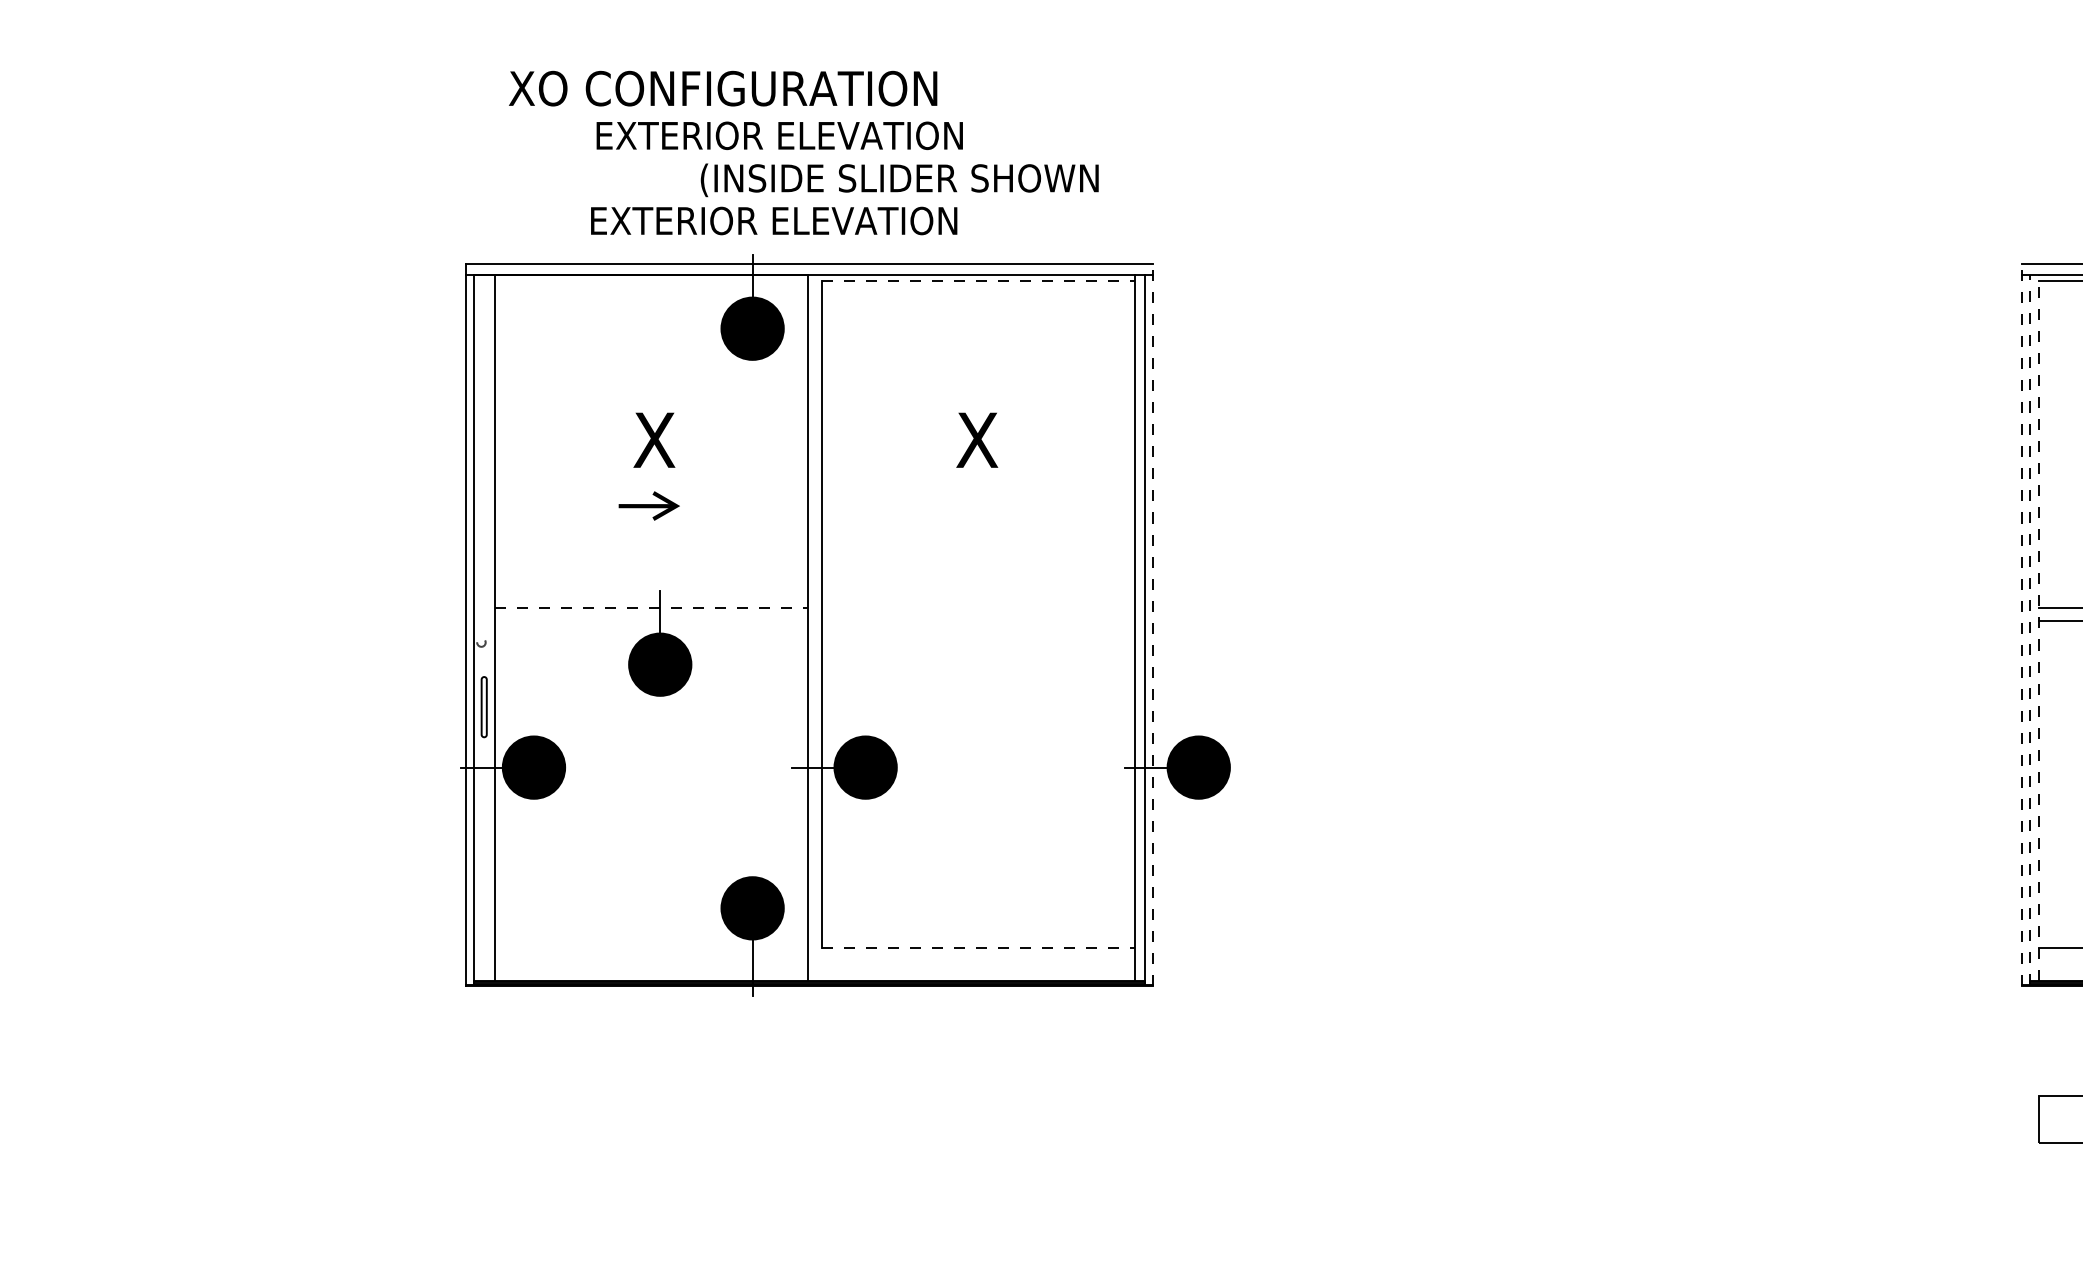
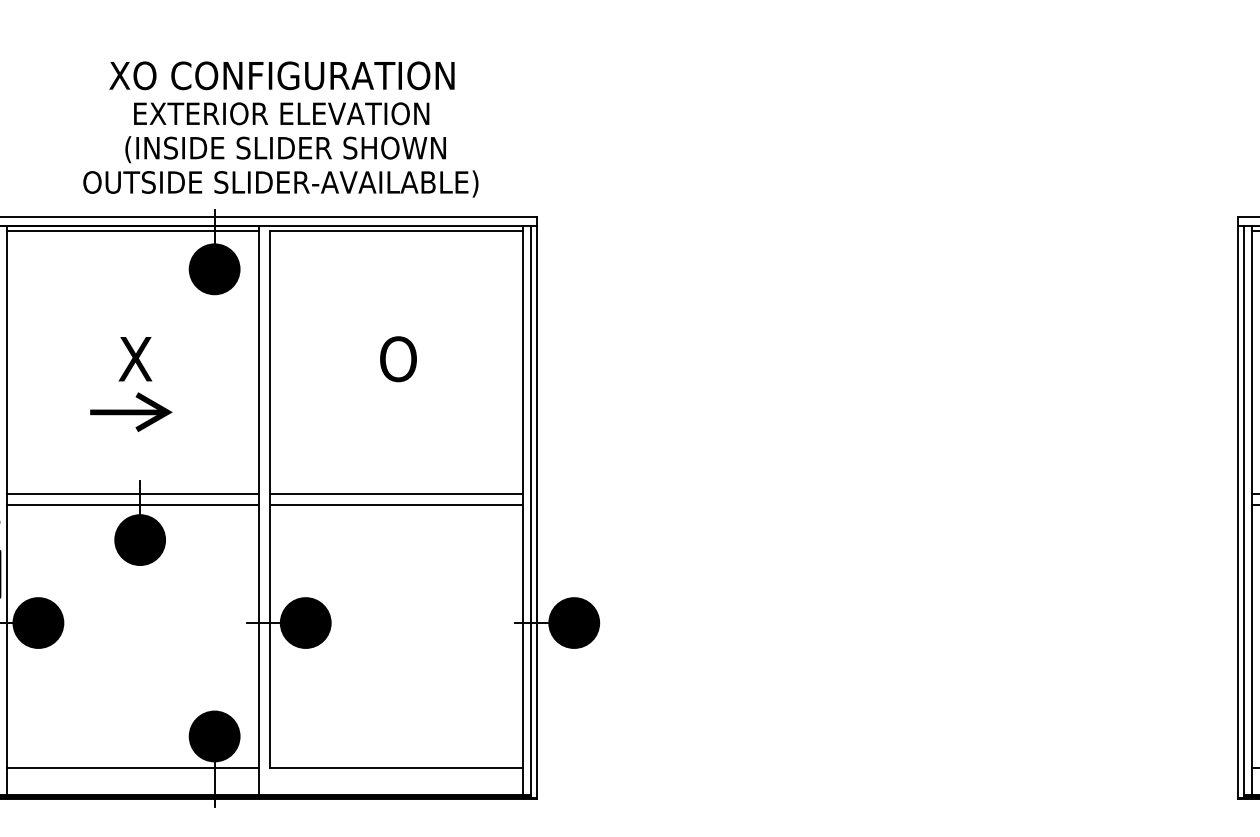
text: (723, 88) -> (282, 75), moved
text: (779, 135) -> (281, 113), moved
text: (899, 180) -> (285, 149), moved
text: (834, 222) -> (280, 183), EXTERIOR ELEVATION -> OUTSIDE SLIDER-AVAILABLE)
line: (650, 281) -> (132, 231), added
line: (978, 281) -> (396, 231), dashed -> solid
text: (979, 439) -> (397, 358), X -> O
part: (649, 505) -> (131, 411), size x1.67
line: (651, 607) -> (133, 493), dashed -> solid
line: (978, 607) -> (396, 493), added
line: (651, 621) -> (133, 505), added
line: (978, 621) -> (396, 505), added
line: (1152, 624) -> (536, 507), dashed -> solid
line: (2021, 624) -> (1237, 507), dashed -> solid
line: (2039, 628) -> (1251, 510), dashed -> solid
line: (2029, 629) -> (1243, 511), dashed -> solid
line: (650, 947) -> (132, 768), added
line: (978, 947) -> (396, 768), dashed -> solid

